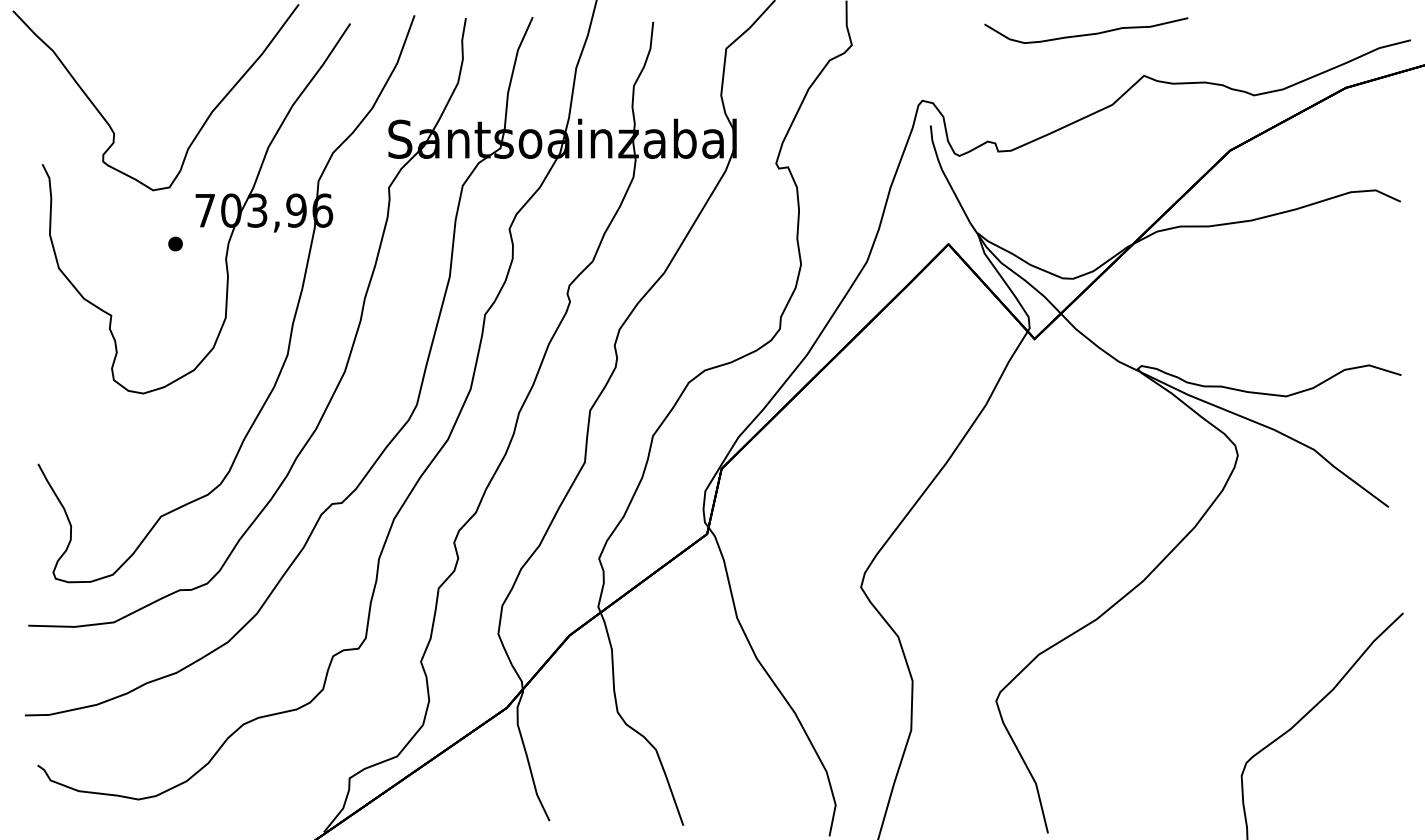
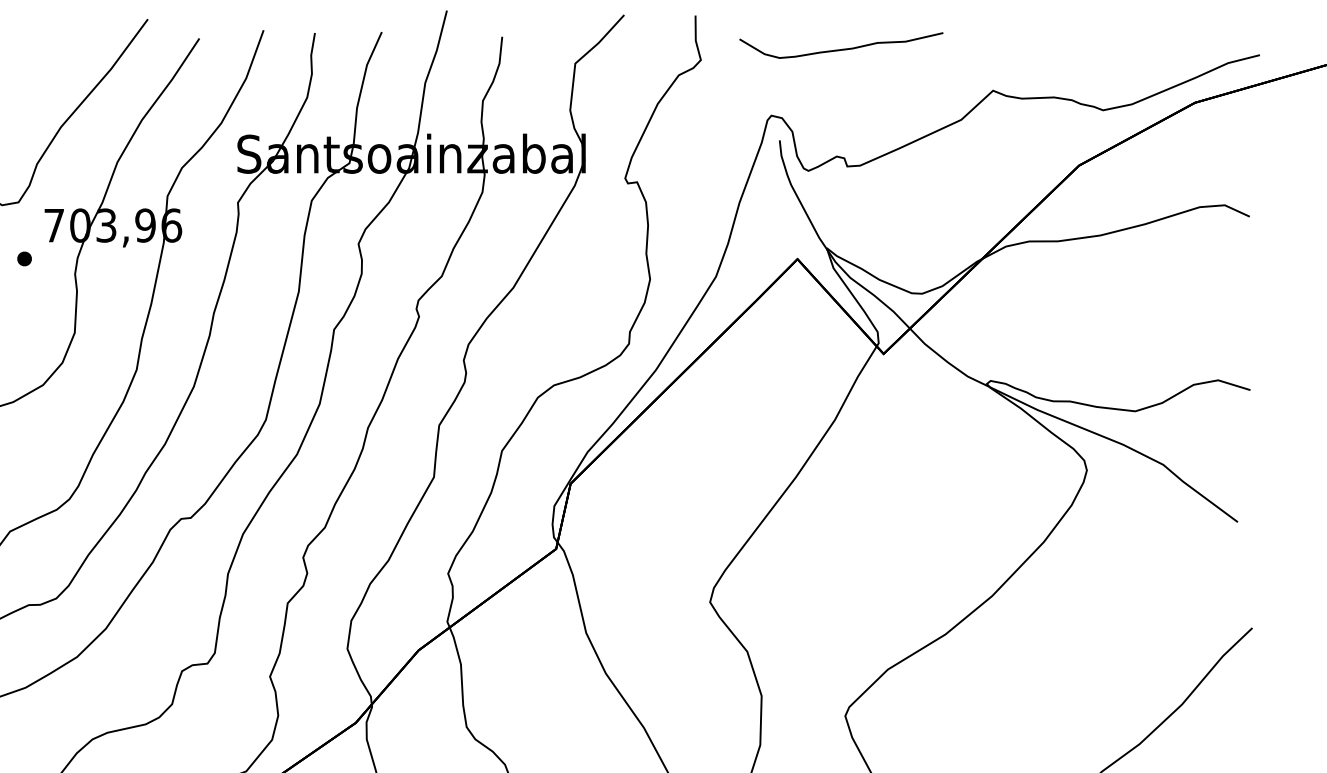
curve: (1088, 33) -> (843, 48), moved

